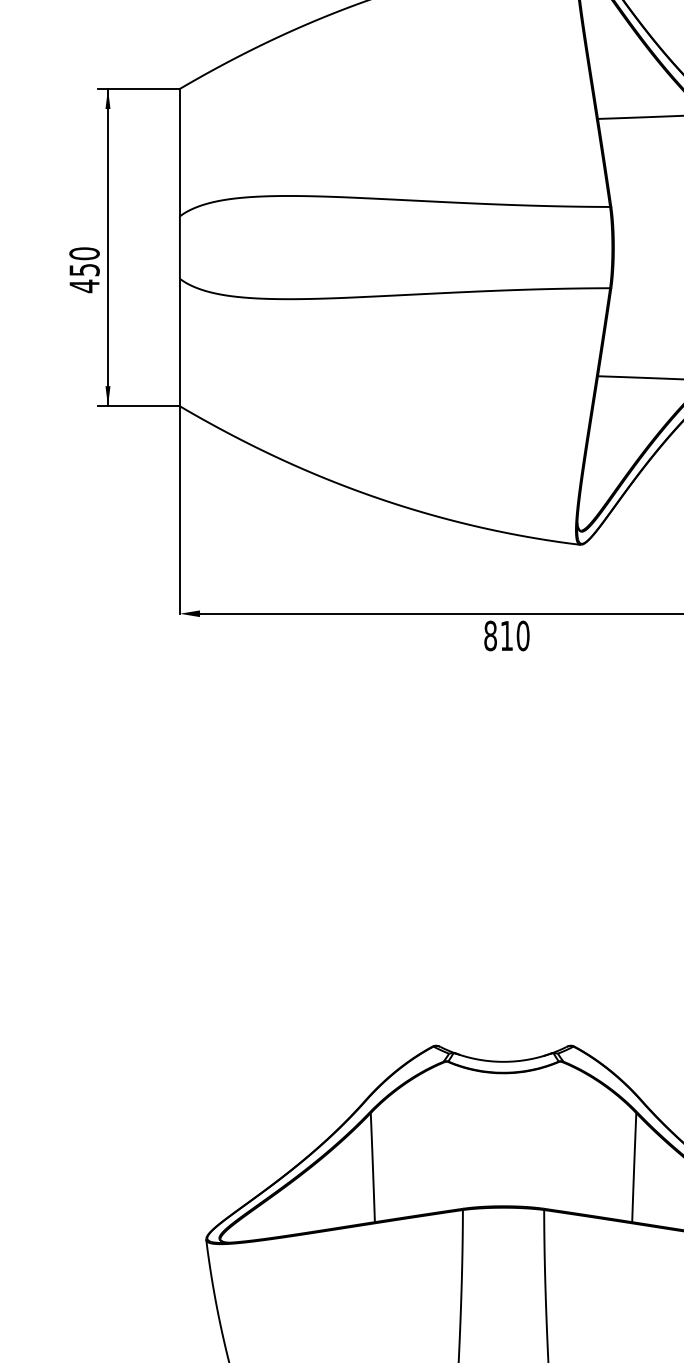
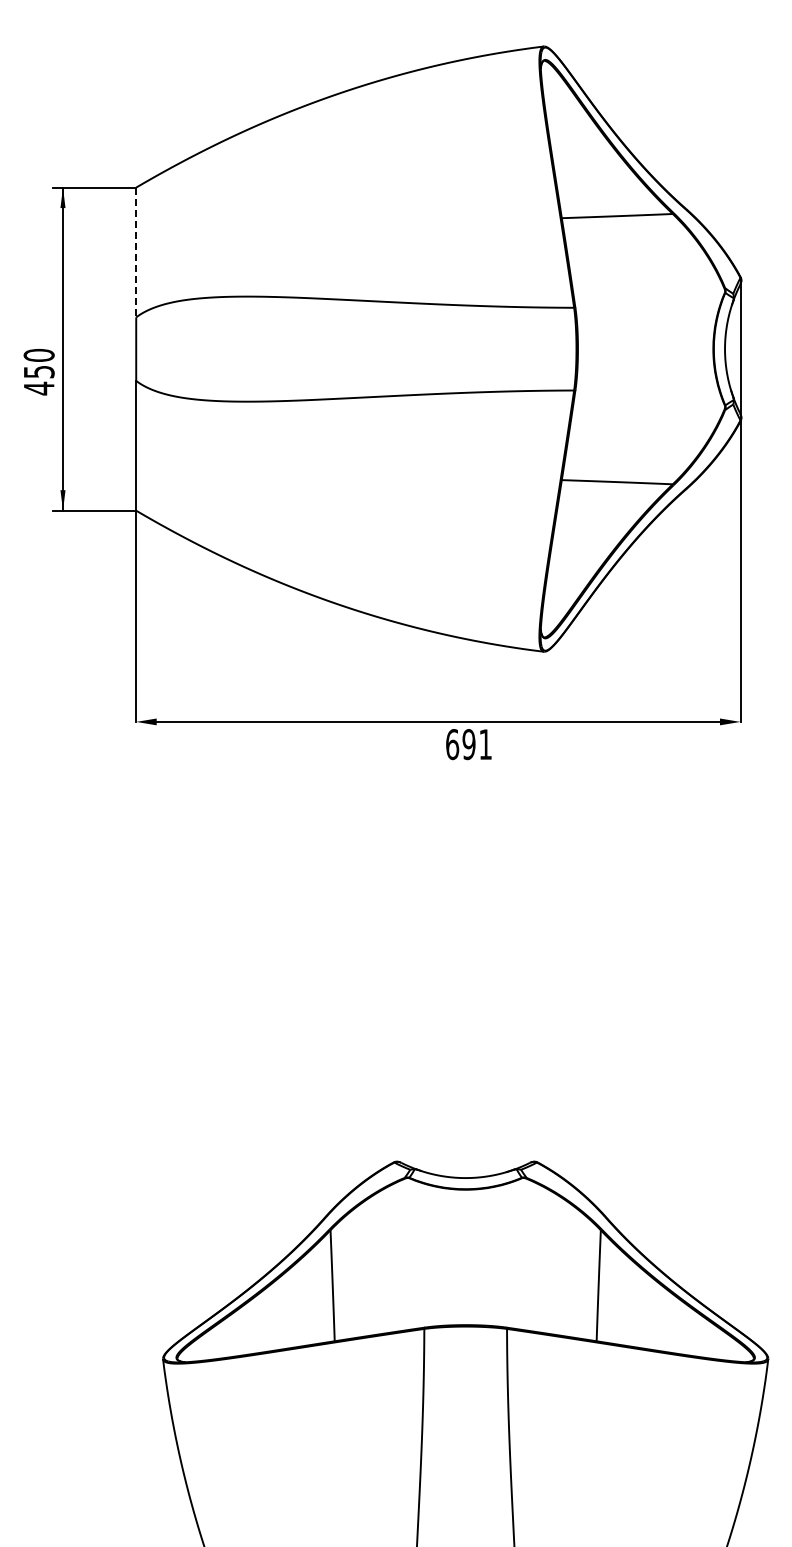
line: (180, 152) -> (136, 252), solid -> dashed
text: (507, 635) -> (469, 744), 810 -> 691

